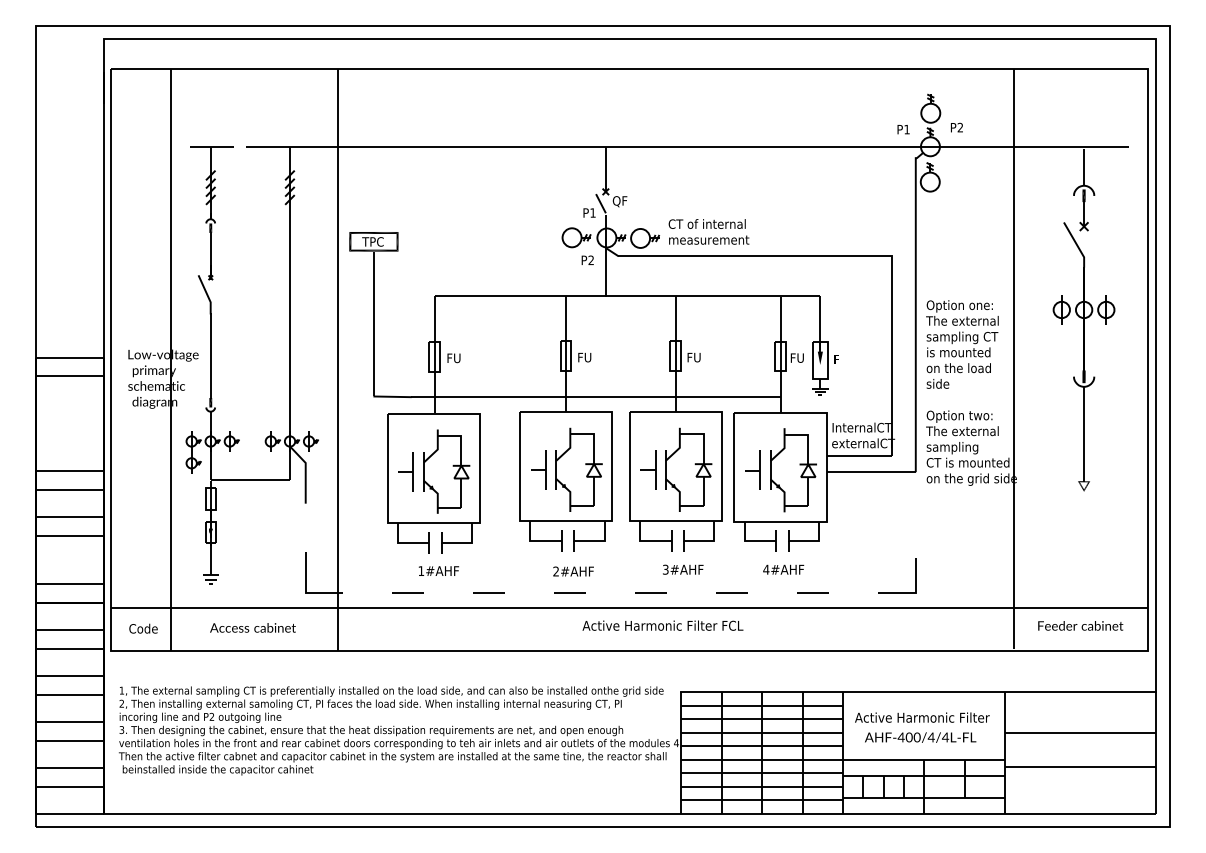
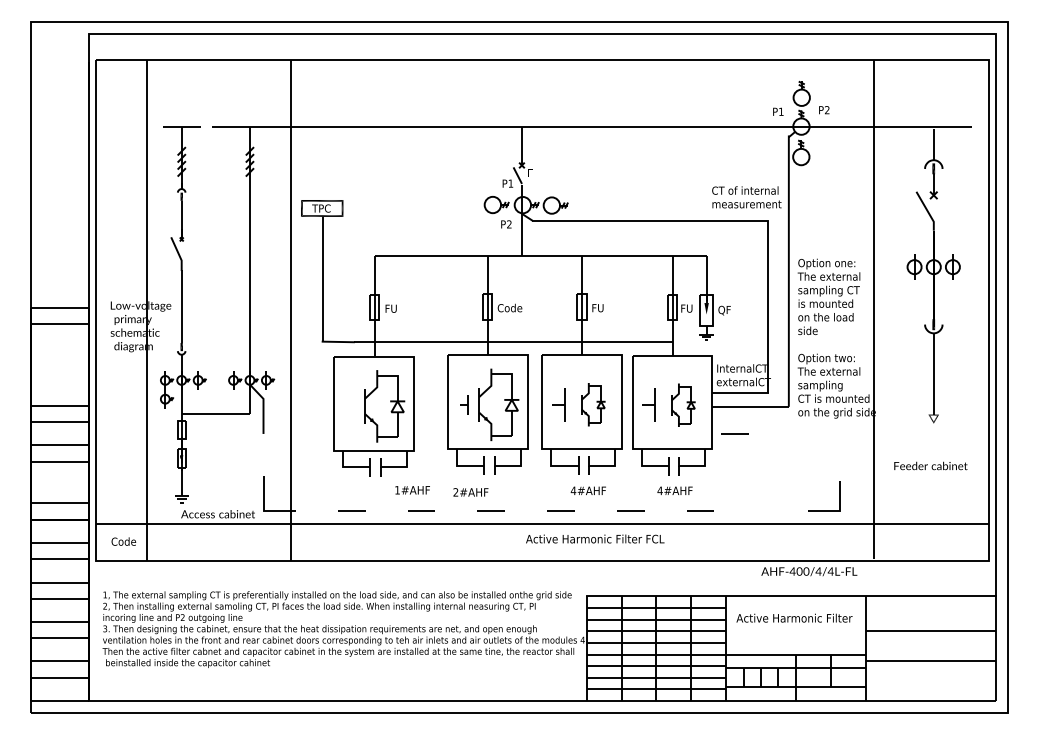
text: (619, 201) -> (533, 173), QF -> F
text: (708, 231) -> (746, 197), moved
text: (591, 357) -> (509, 308), FU -> Code
text: (841, 360) -> (724, 310), F -> QF
part: (538, 469) -> (463, 404), size x0.6
part: (688, 469) -> (593, 404), size x0.6
part: (793, 470) -> (683, 405), size x0.6
part: (405, 471) -> (349, 406), removed
line: (852, 503) -> (734, 433), added
text: (665, 569) -> (573, 490), 3#AHF -> 4#AHF
text: (438, 570) -> (412, 489), moved
text: (573, 571) -> (470, 492), moved
line: (897, 592) -> (824, 510), moved
text: (662, 625) -> (594, 538), moved
text: (1080, 625) -> (930, 465), moved
text: (252, 627) -> (217, 513), moved
text: (920, 737) -> (809, 571), moved

